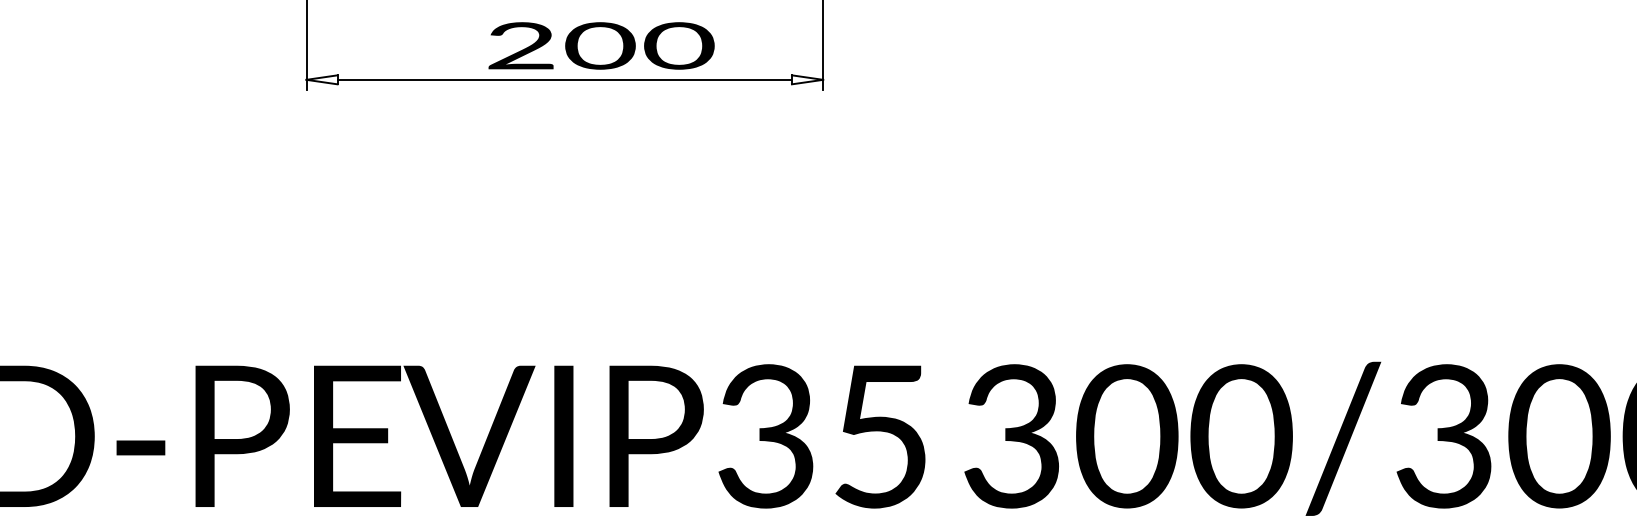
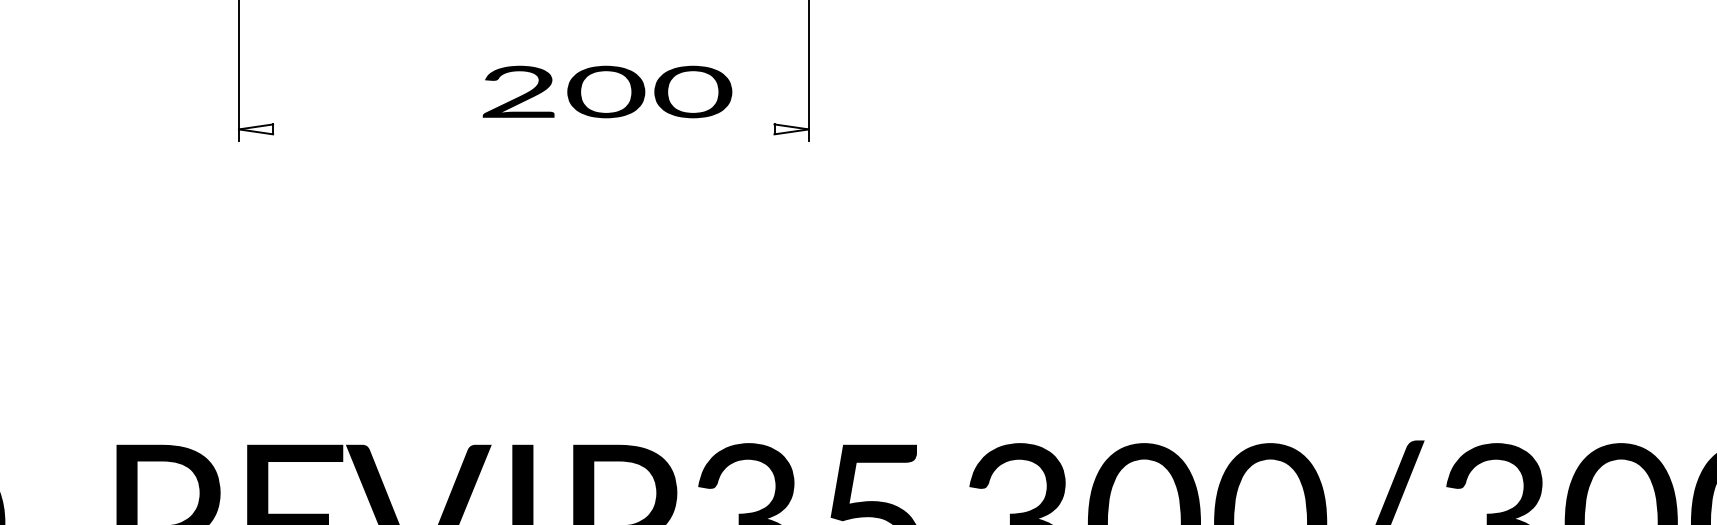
text: (601, 45) -> (607, 91), moved
line: (564, 79) -> (523, 129), removed

